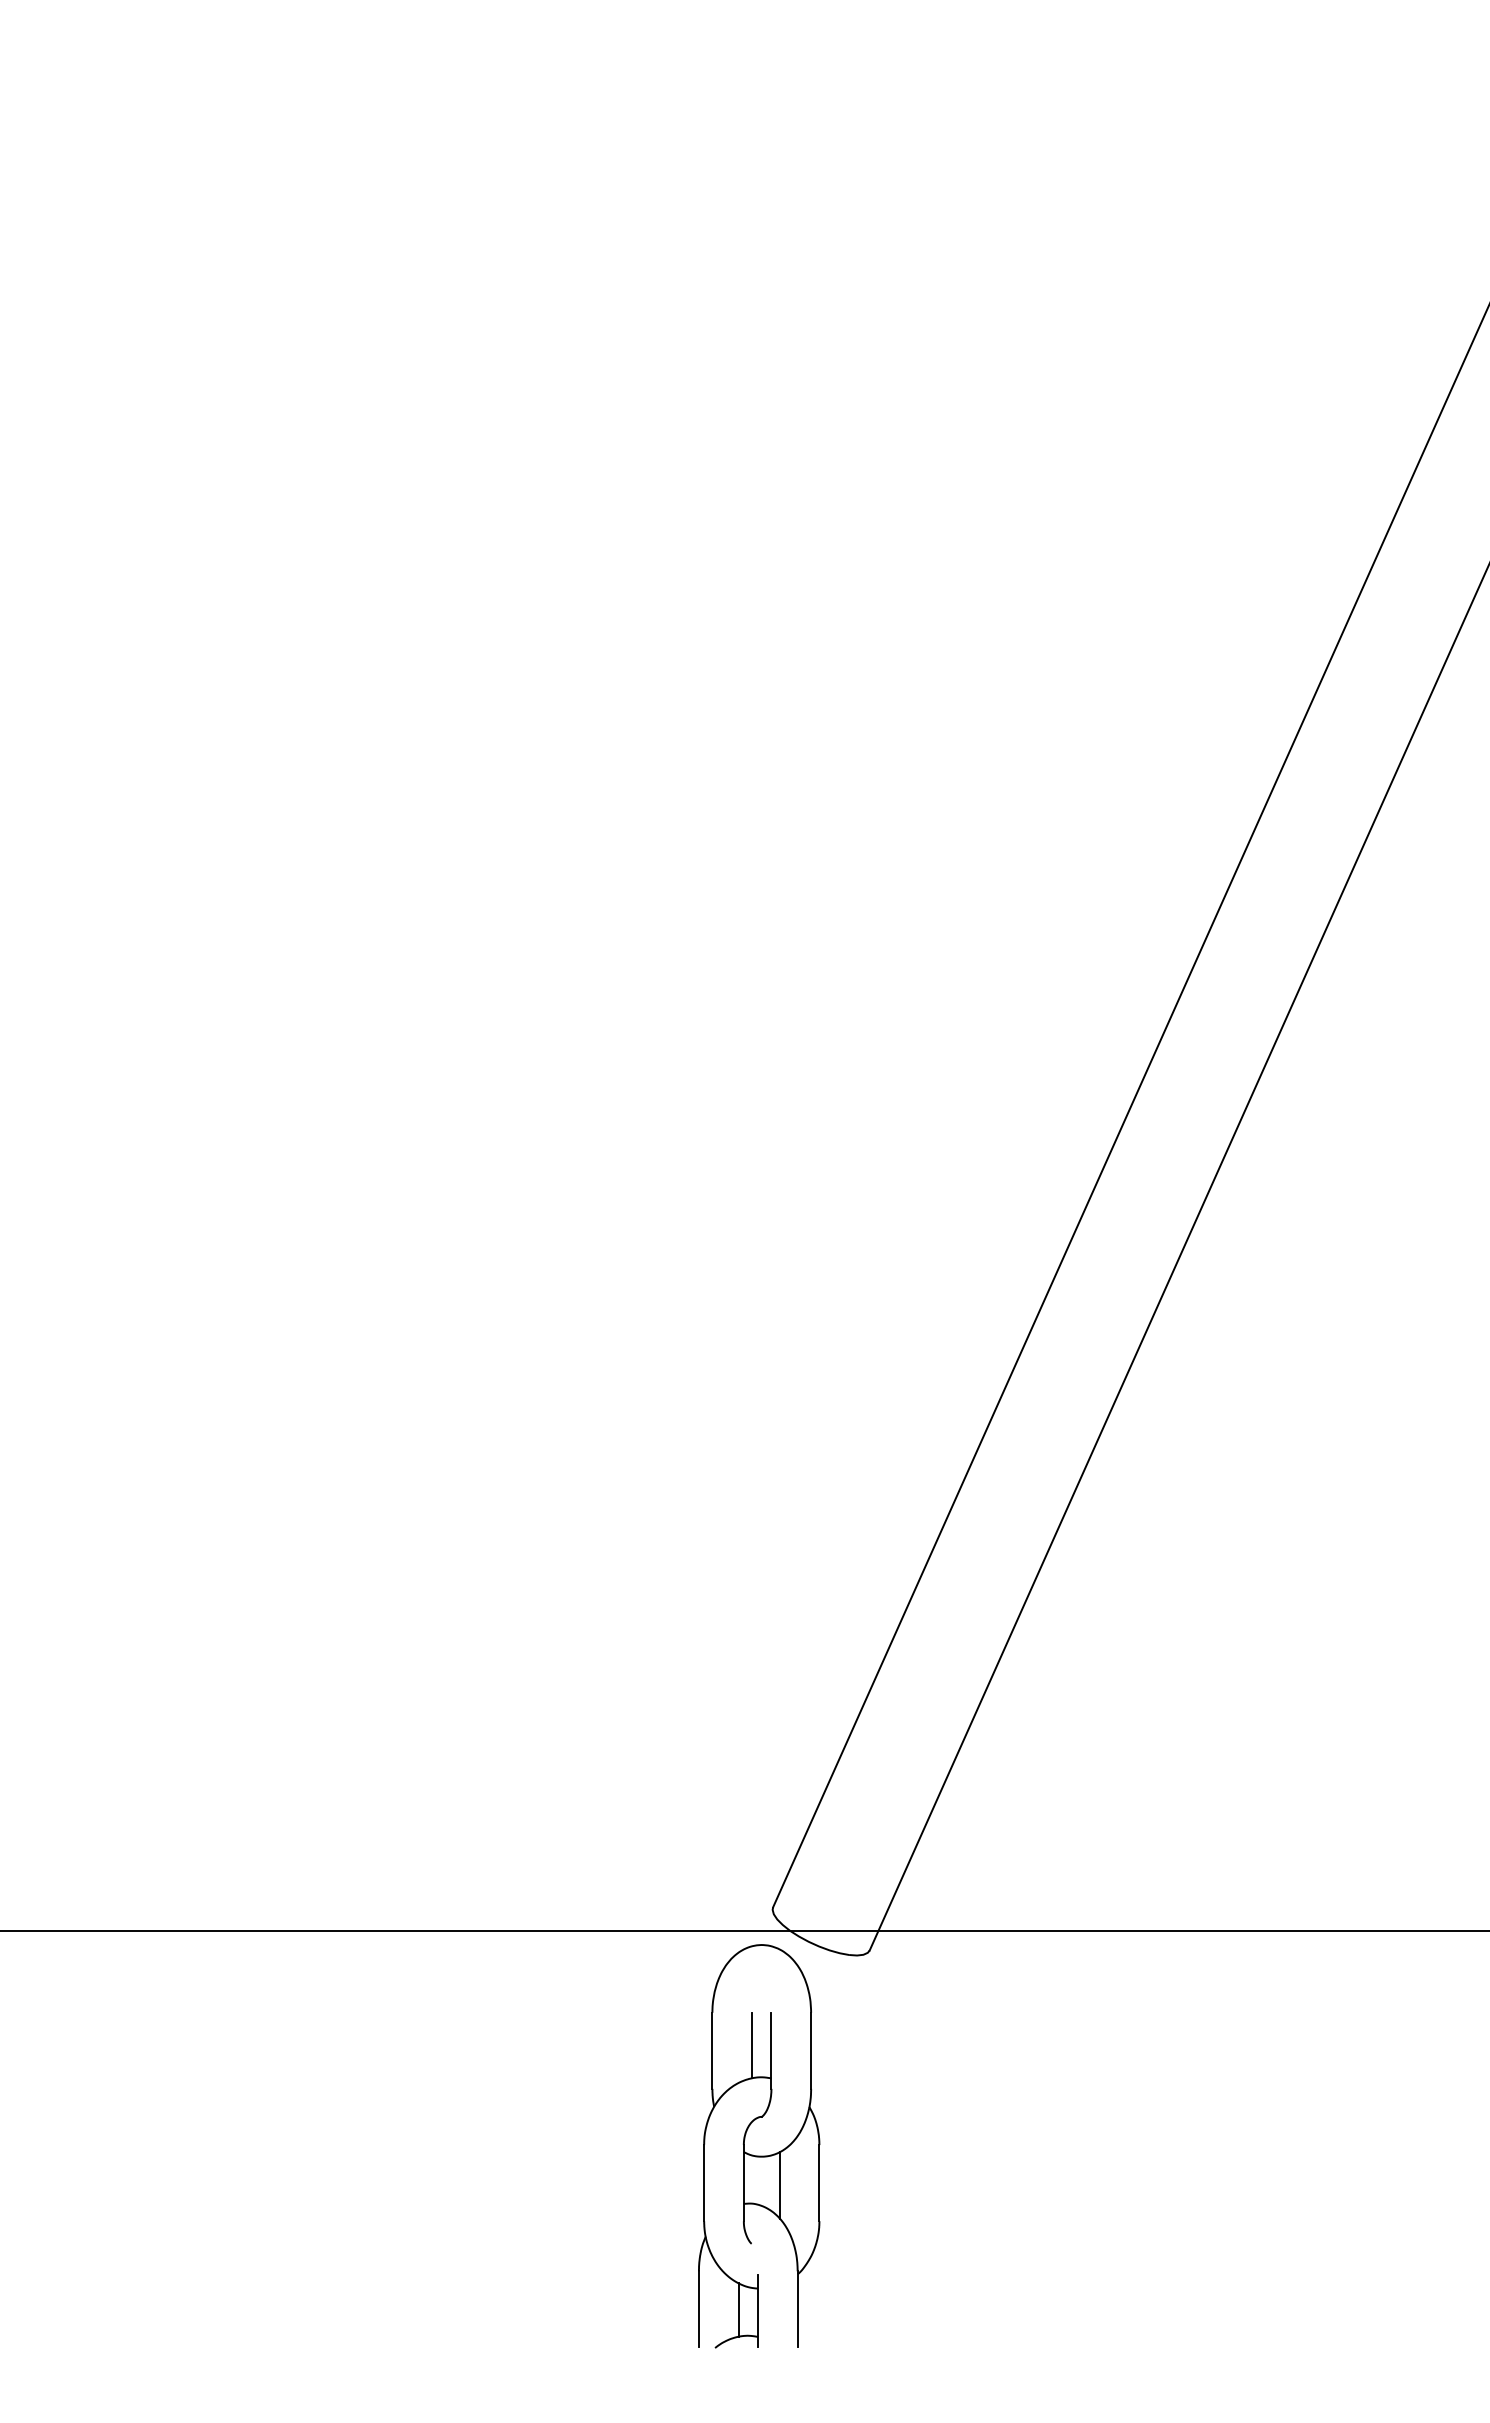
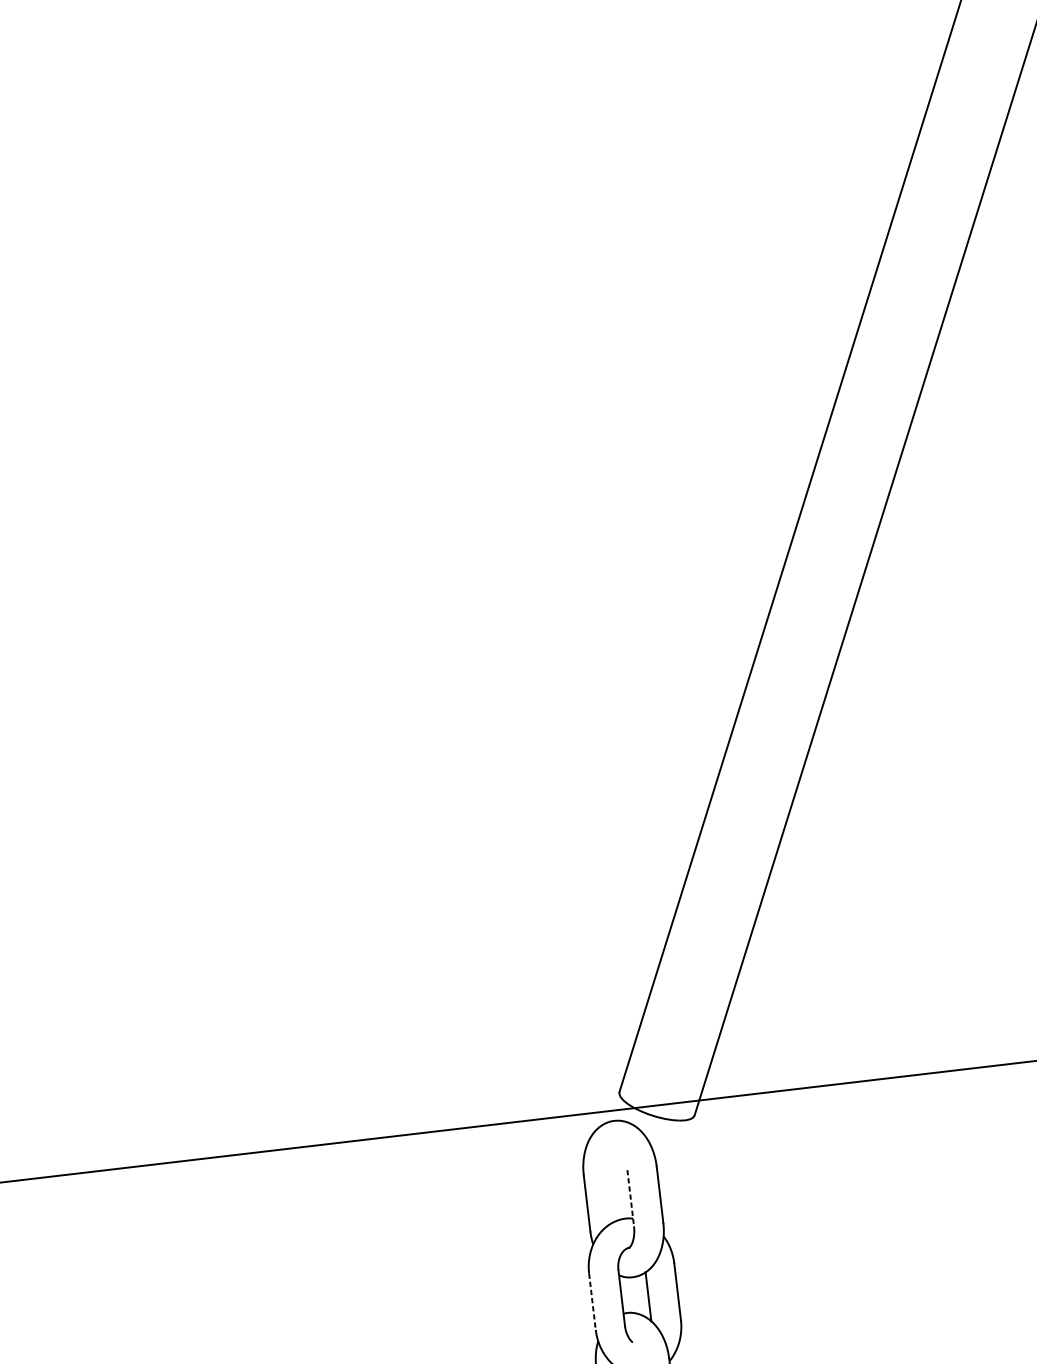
line: (752, 2045) -> (616, 1195), removed
line: (771, 2051) -> (630, 1198), solid -> dashed
line: (704, 2183) -> (592, 1302), solid -> dashed

